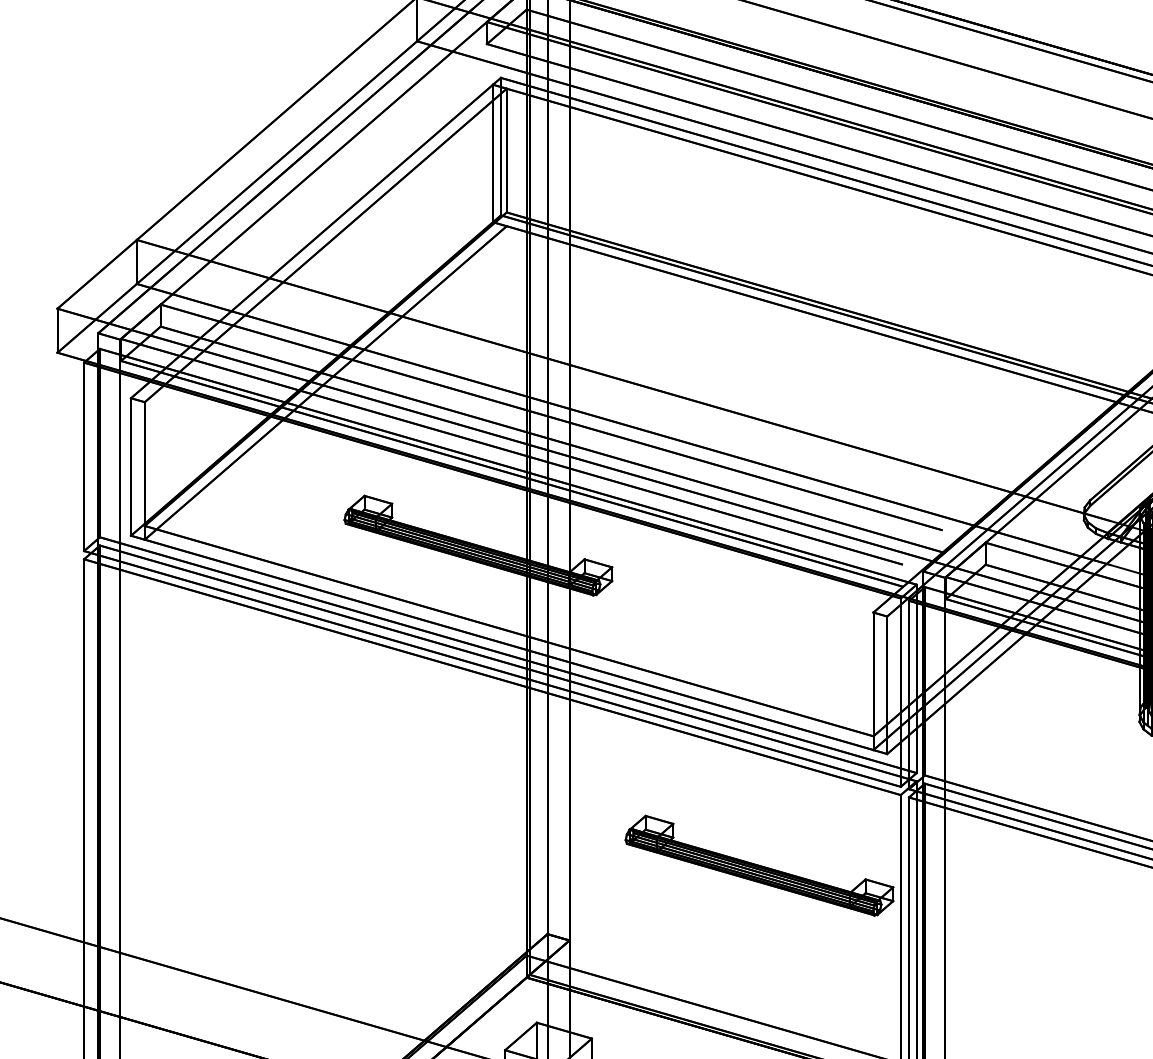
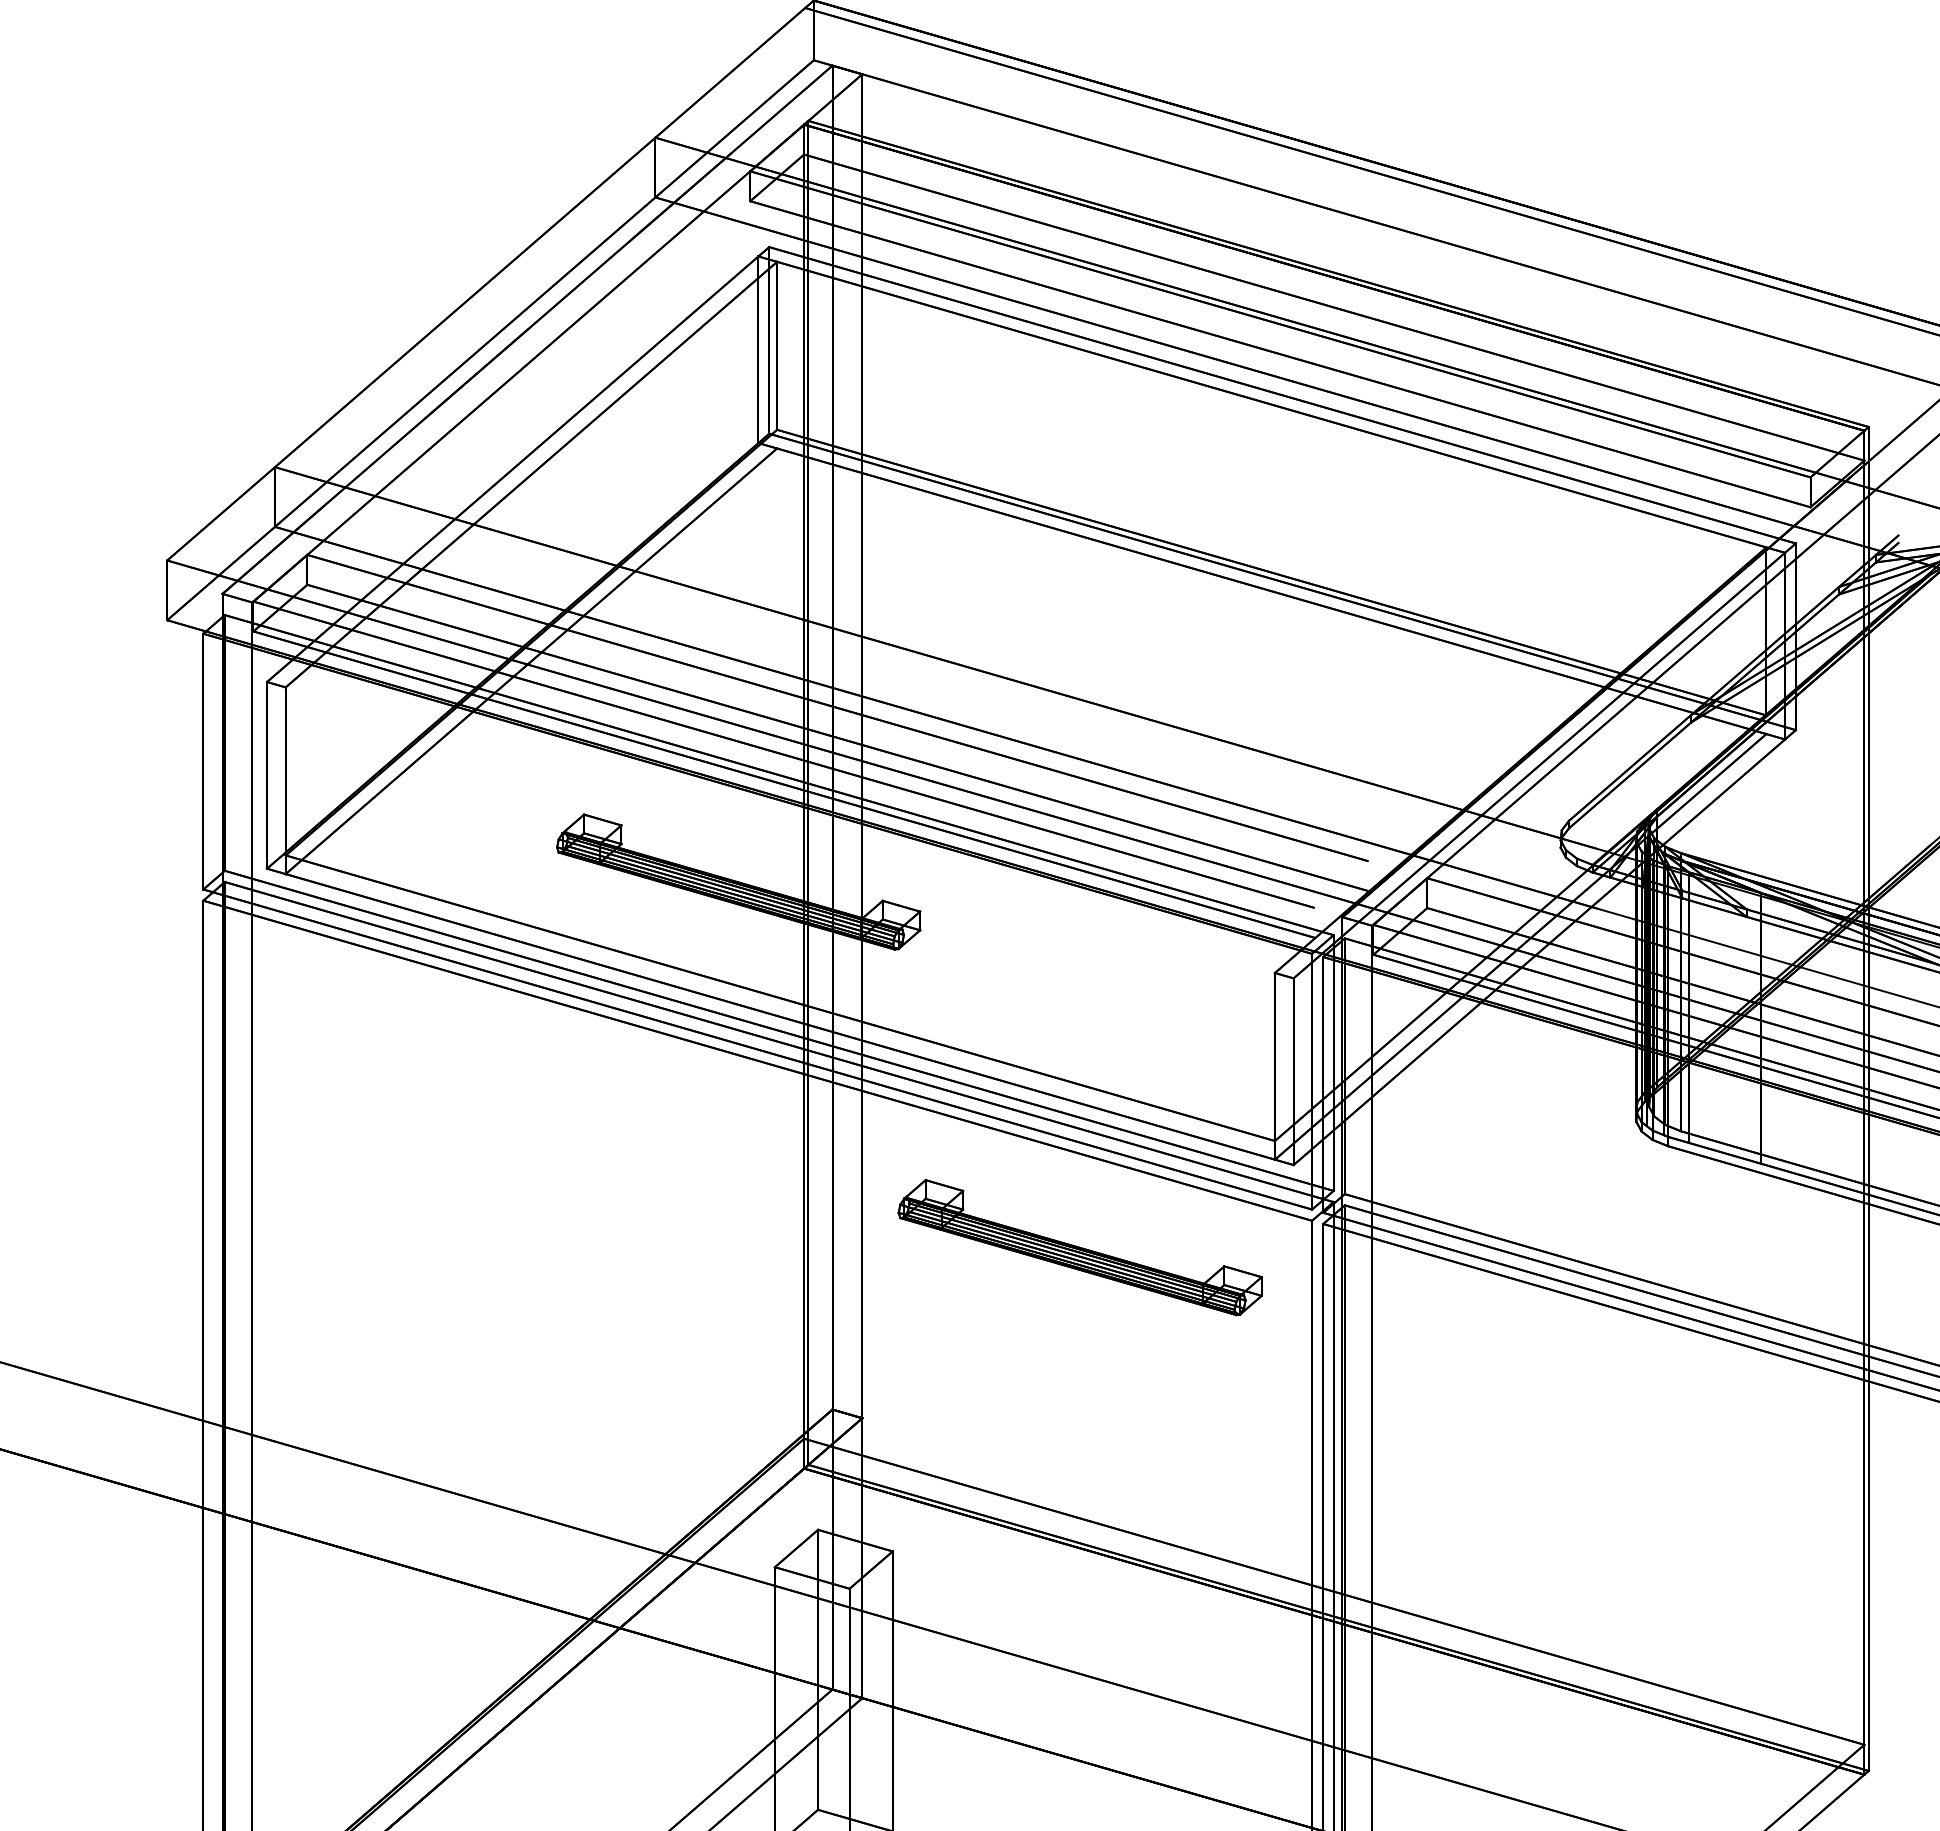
part: (758, 865) -> (1079, 1247), moved

